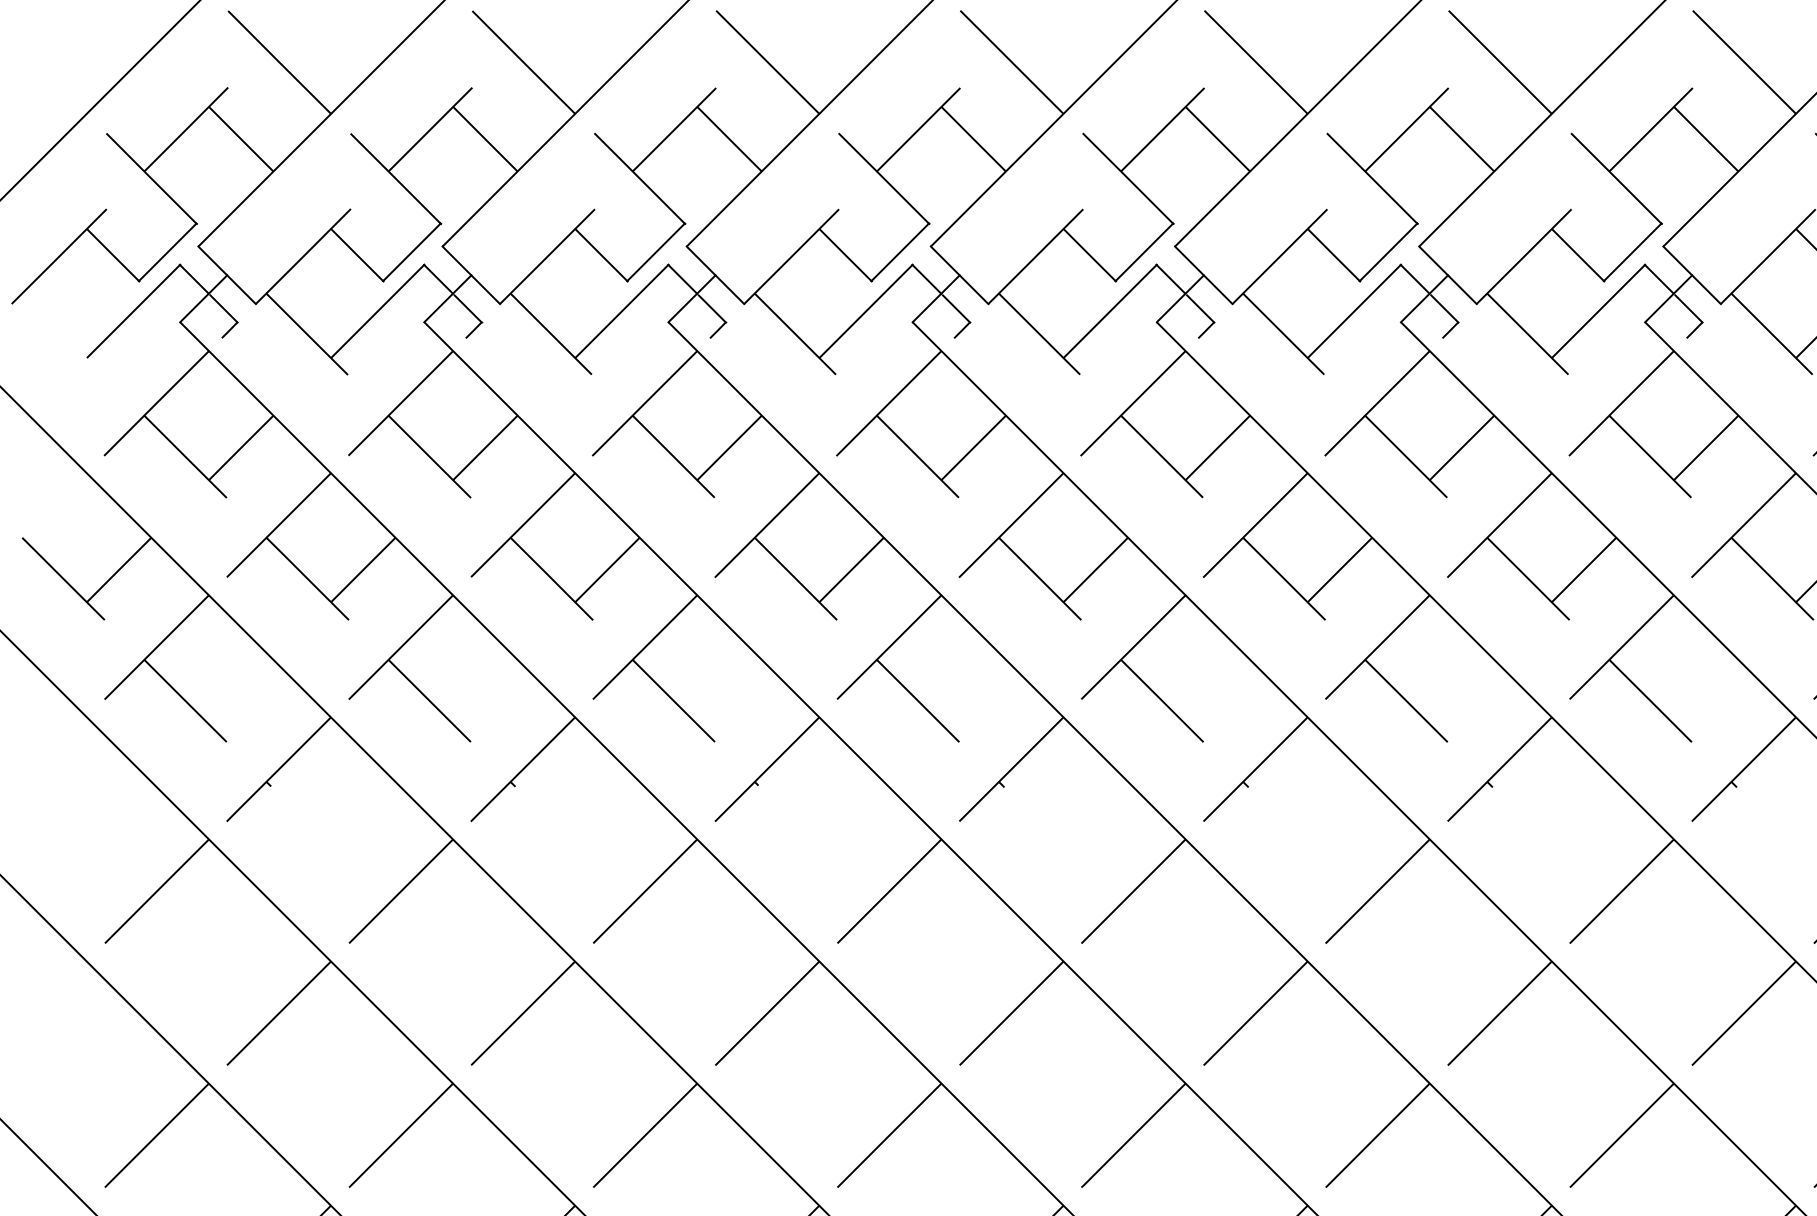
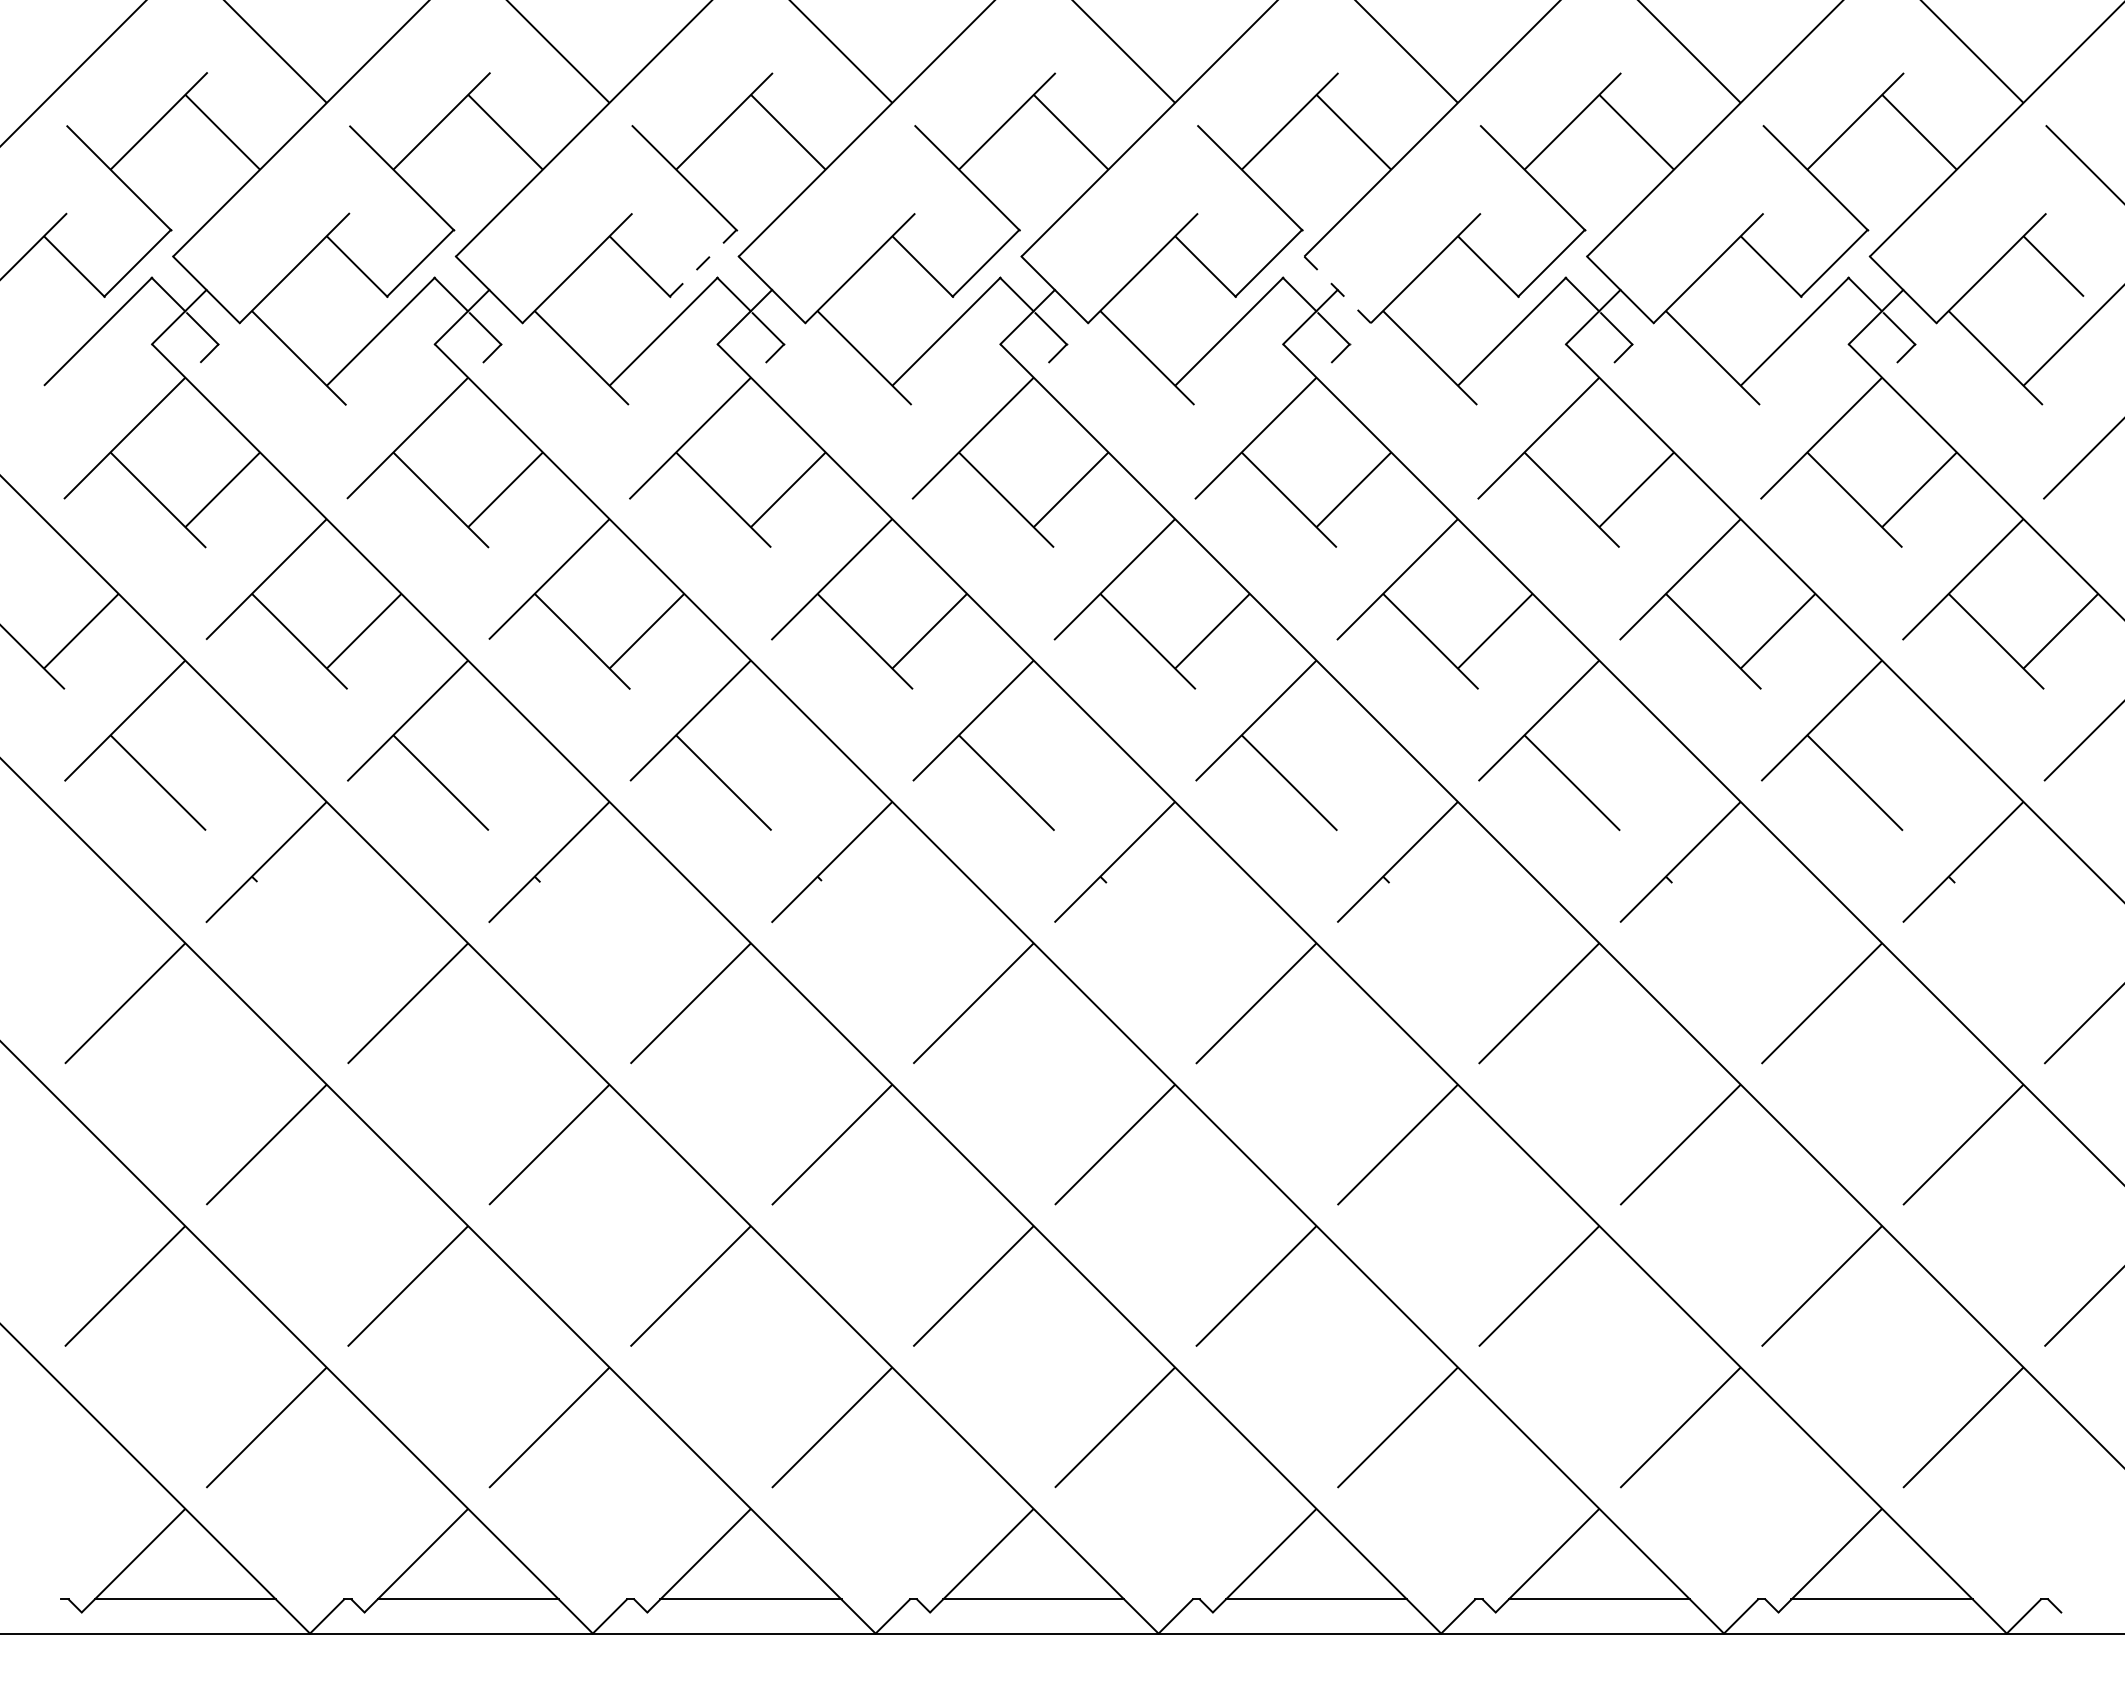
line: (655, 252) -> (702, 263), solid -> dashed
line: (1203, 275) -> (1337, 290), solid -> dashed

